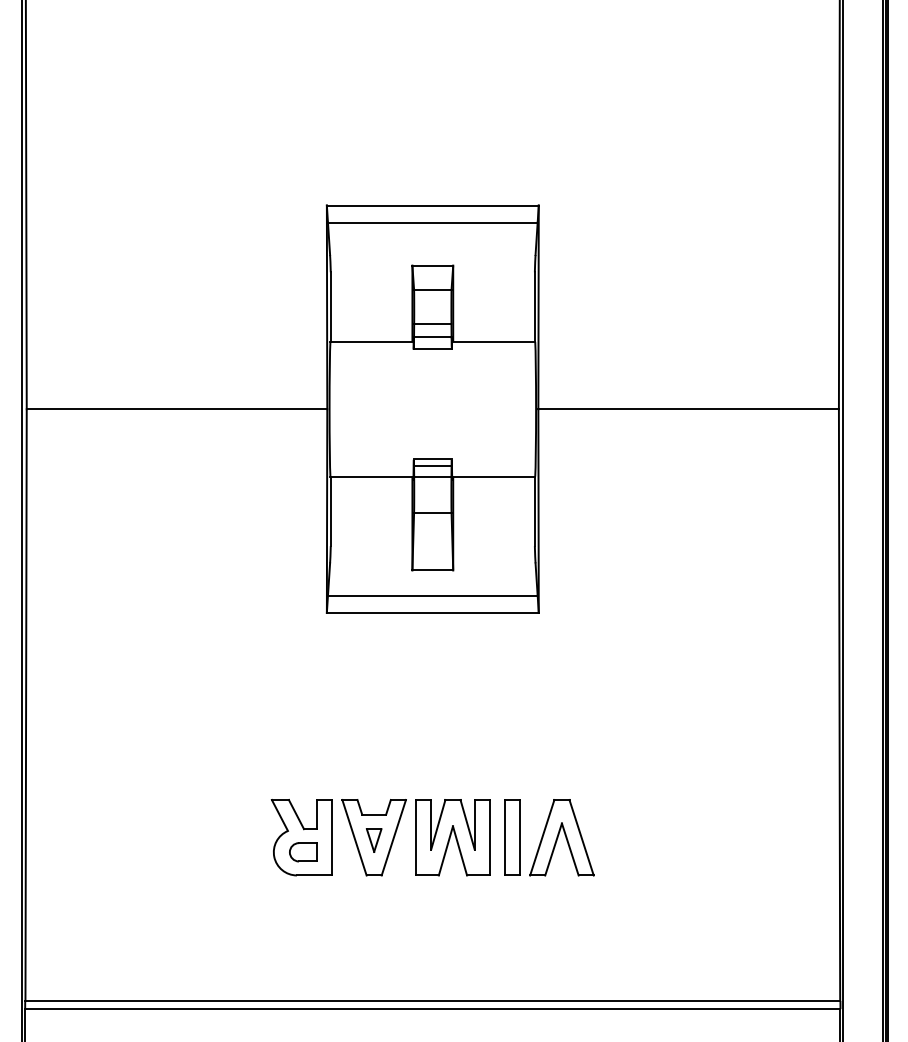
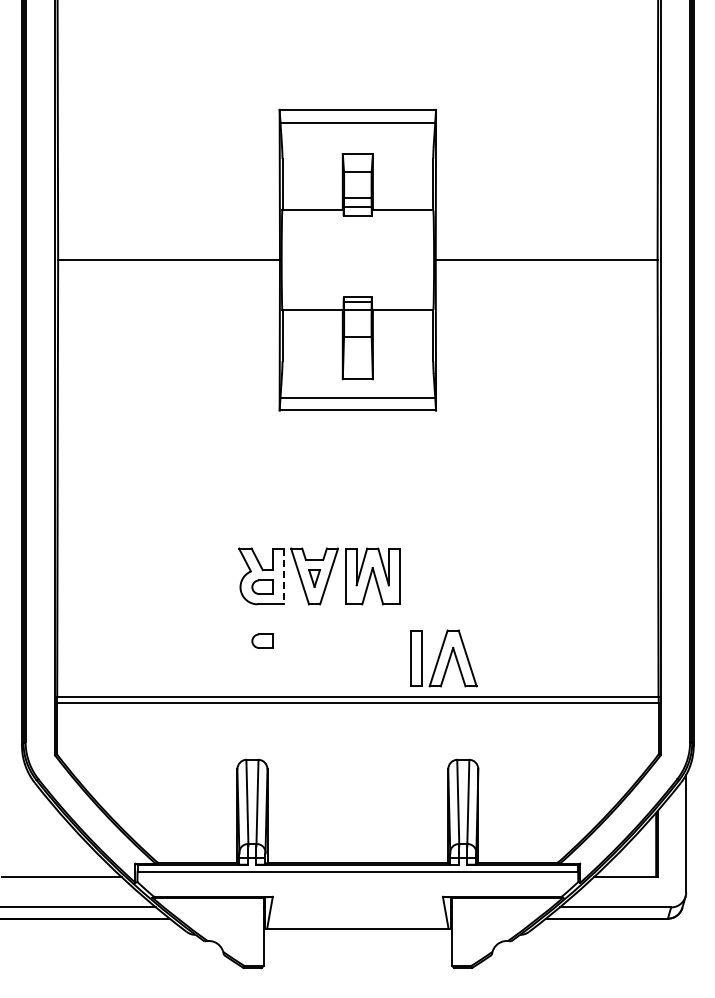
line: (332, 837) -> (283, 576), solid -> dashed
part: (548, 837) -> (443, 658), moved
part: (303, 924) -> (262, 640), added

